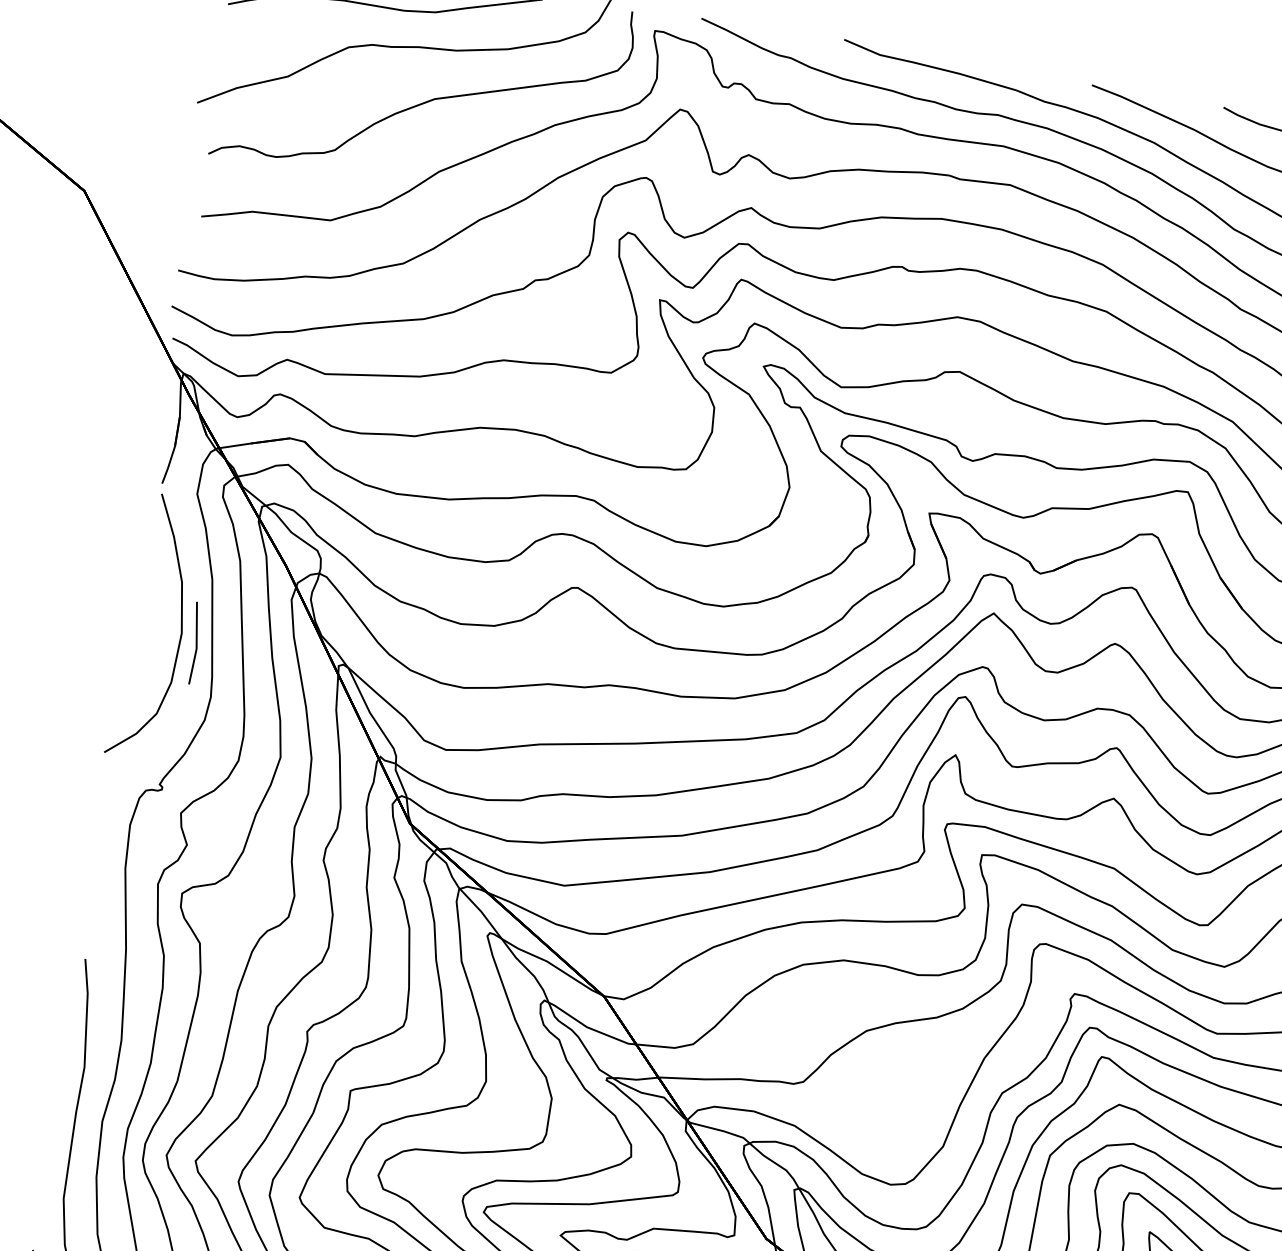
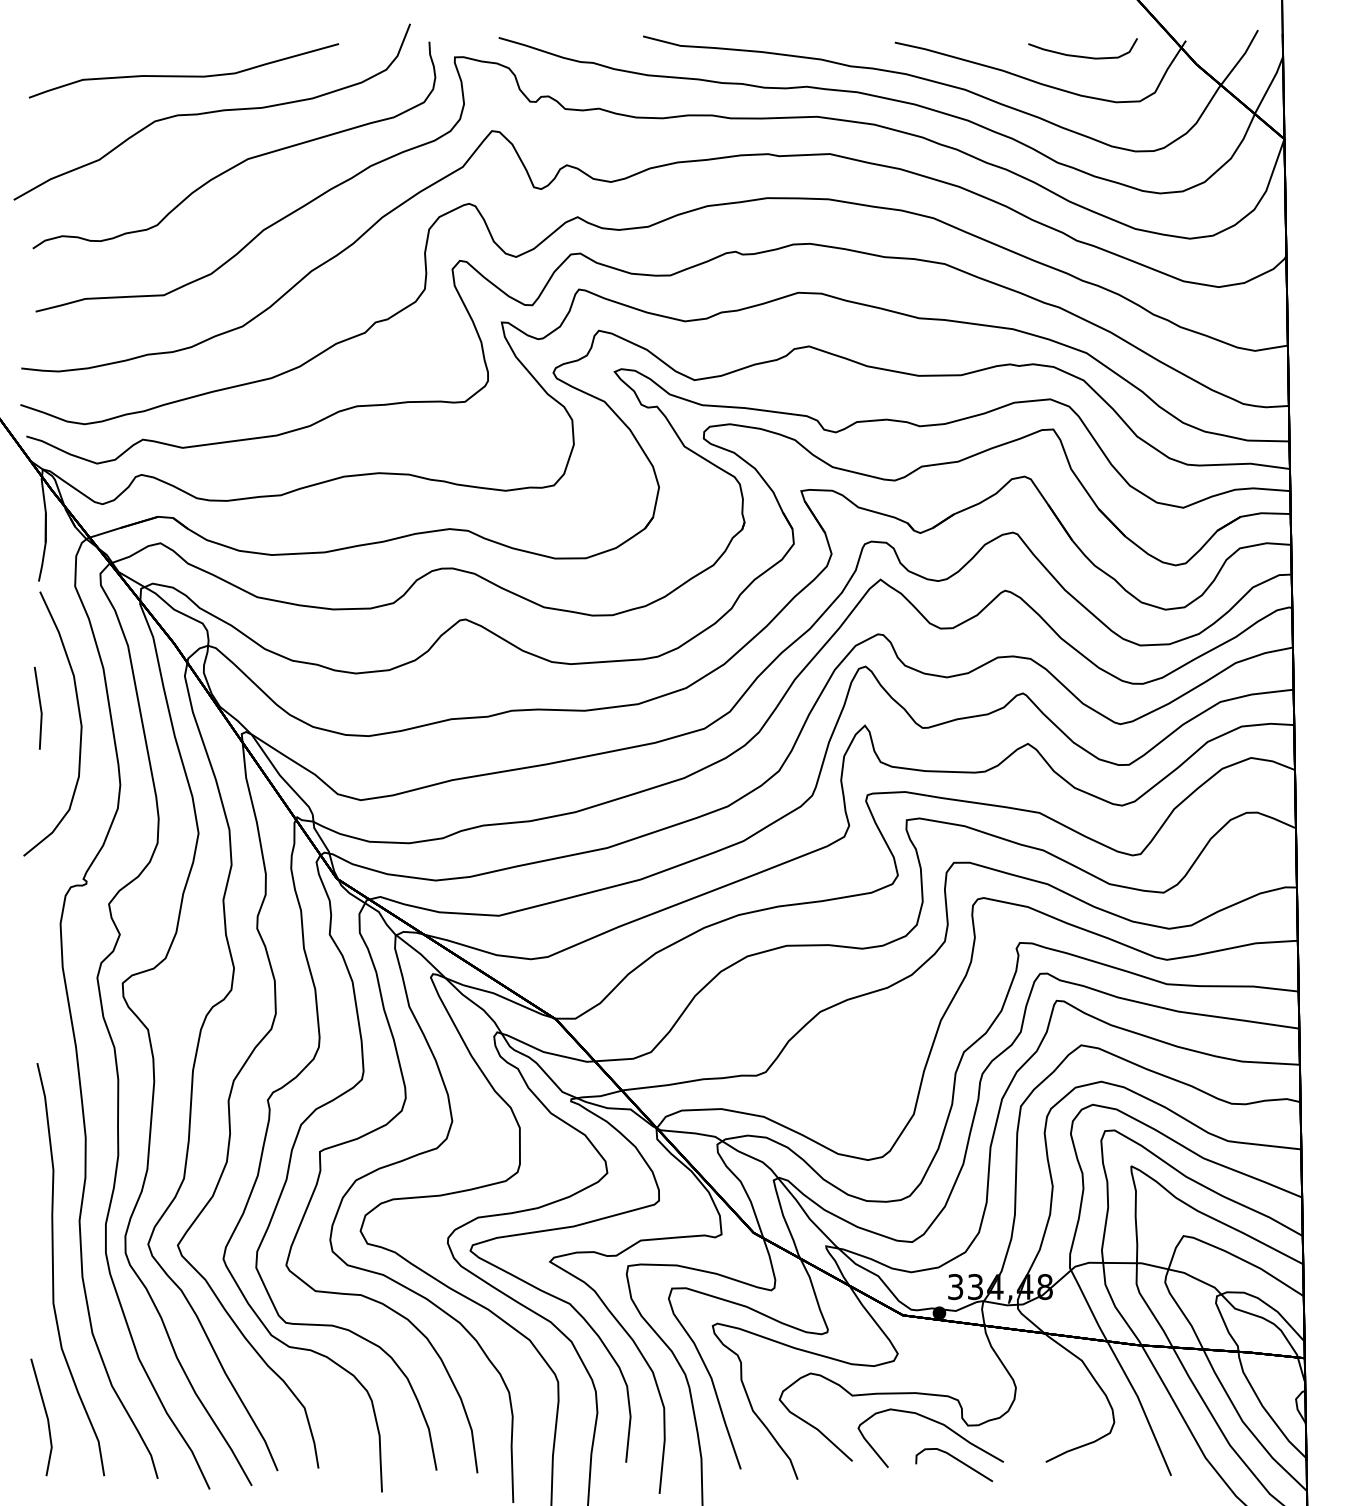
line: (195, 642) -> (39, 707), moved

